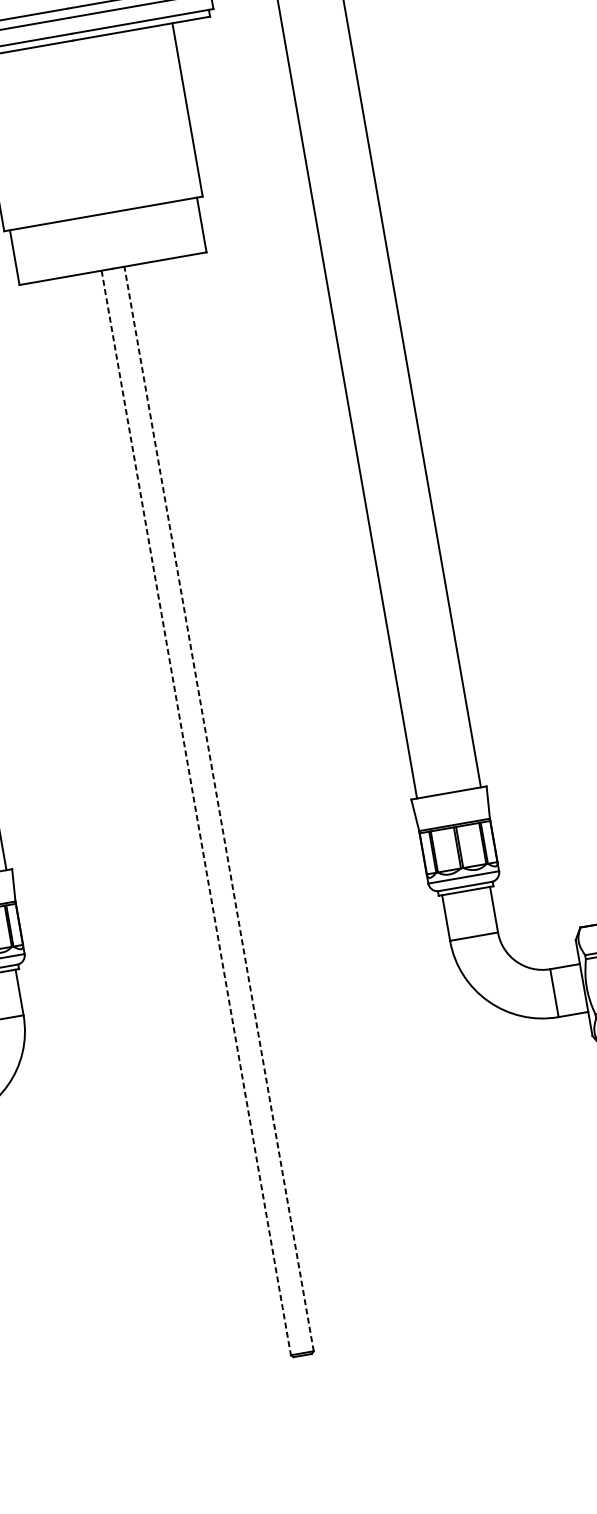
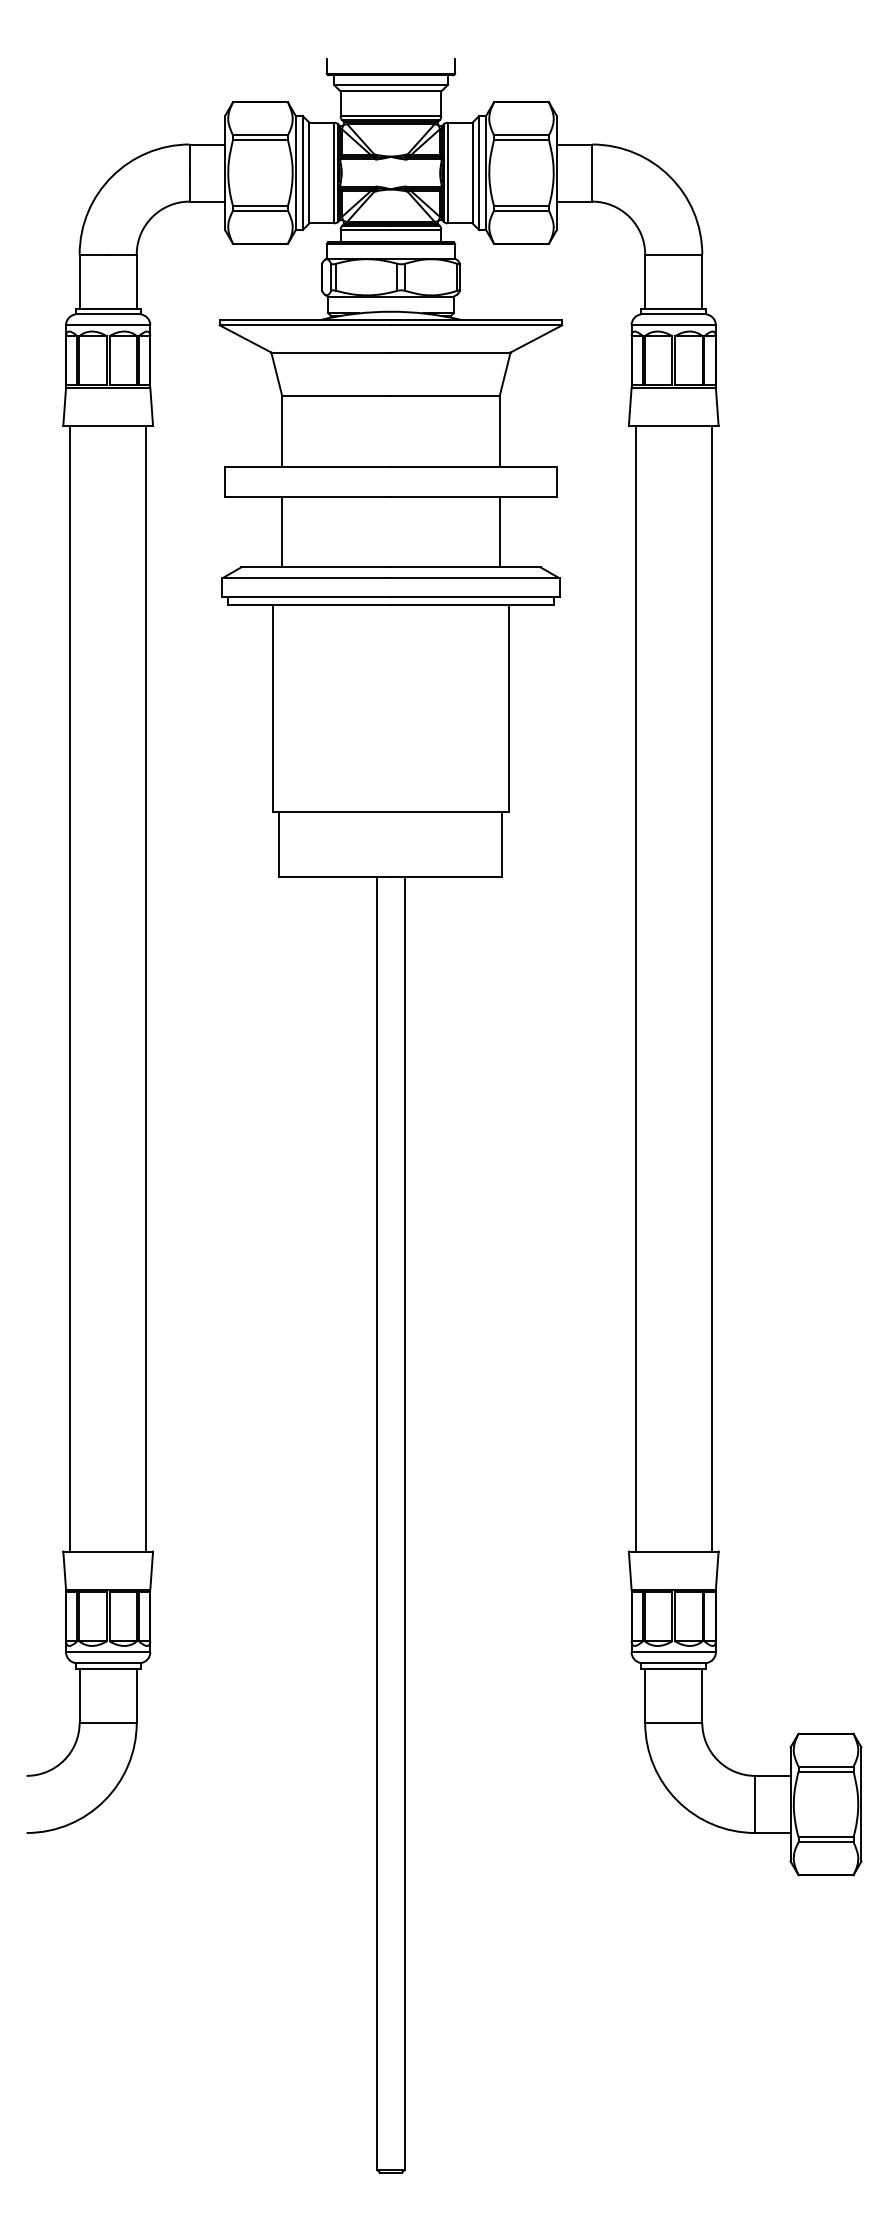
line: (219, 808) -> (404, 1523), dashed -> solid
line: (196, 813) -> (377, 1524), dashed -> solid

